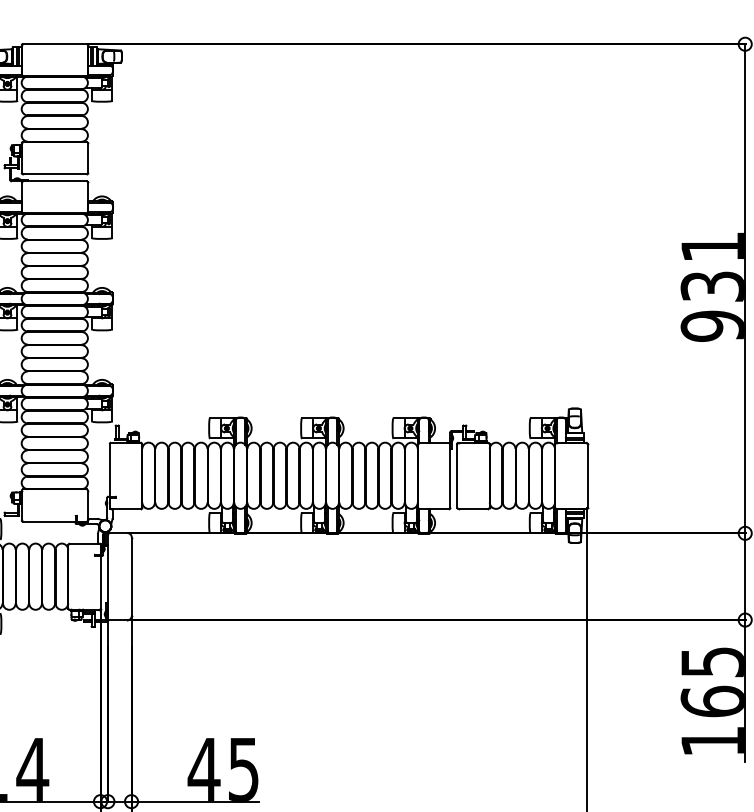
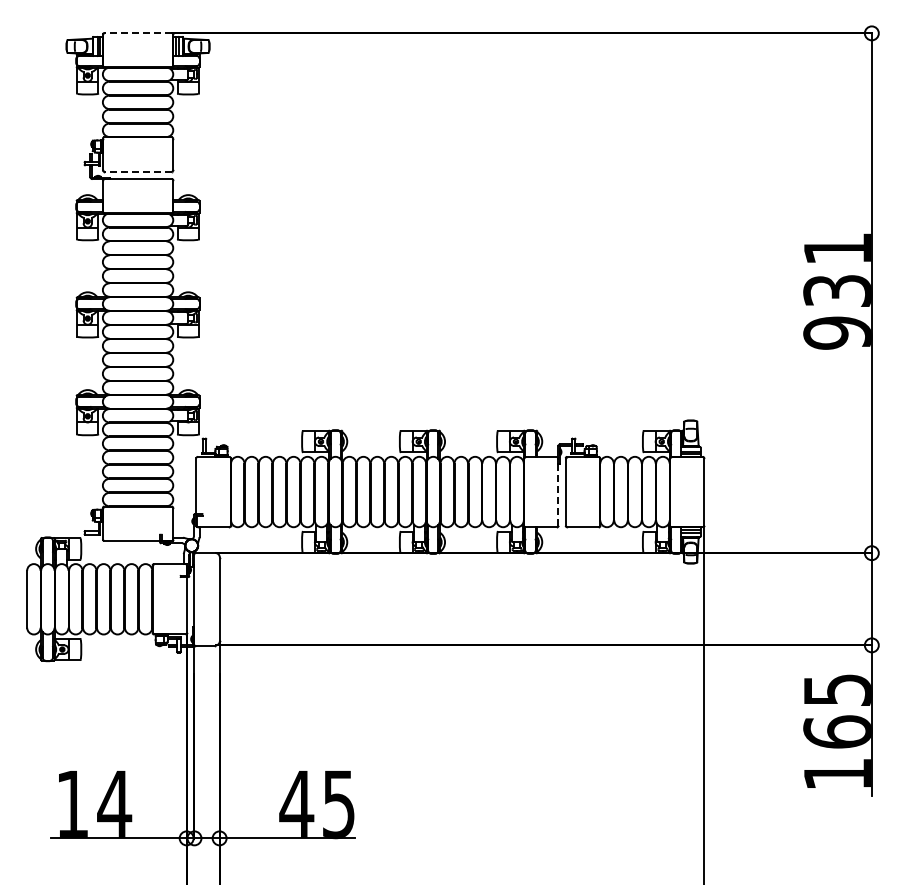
line: (55, 44) -> (138, 33), solid -> dashed
line: (55, 174) -> (138, 171), solid -> dashed
line: (450, 476) -> (558, 492), solid -> dashed

